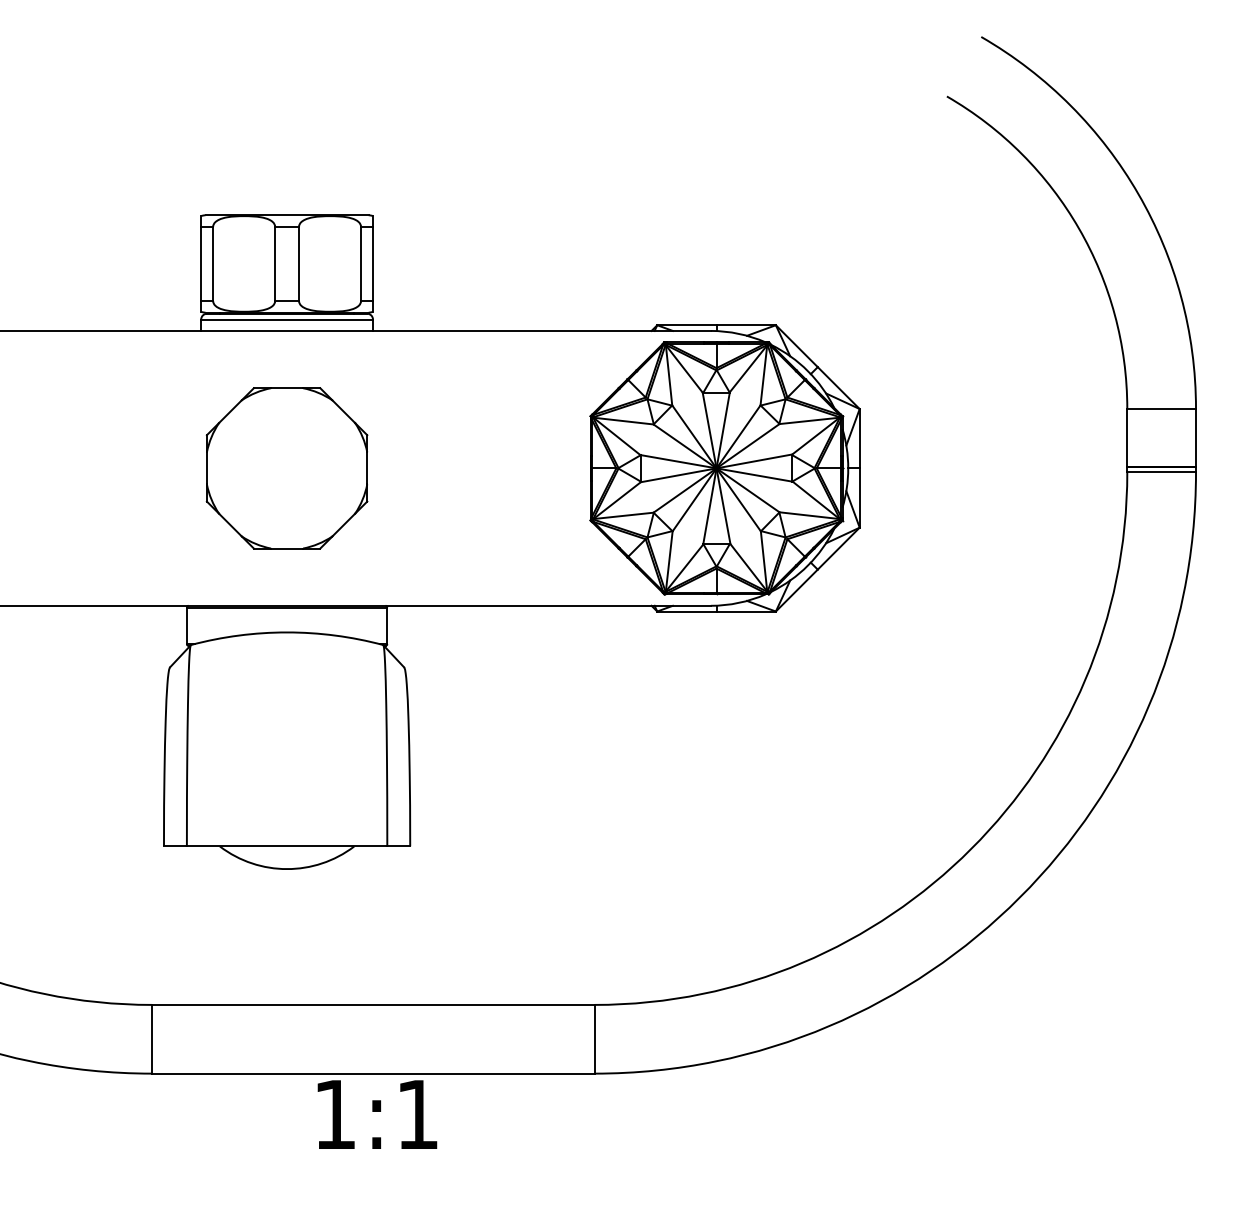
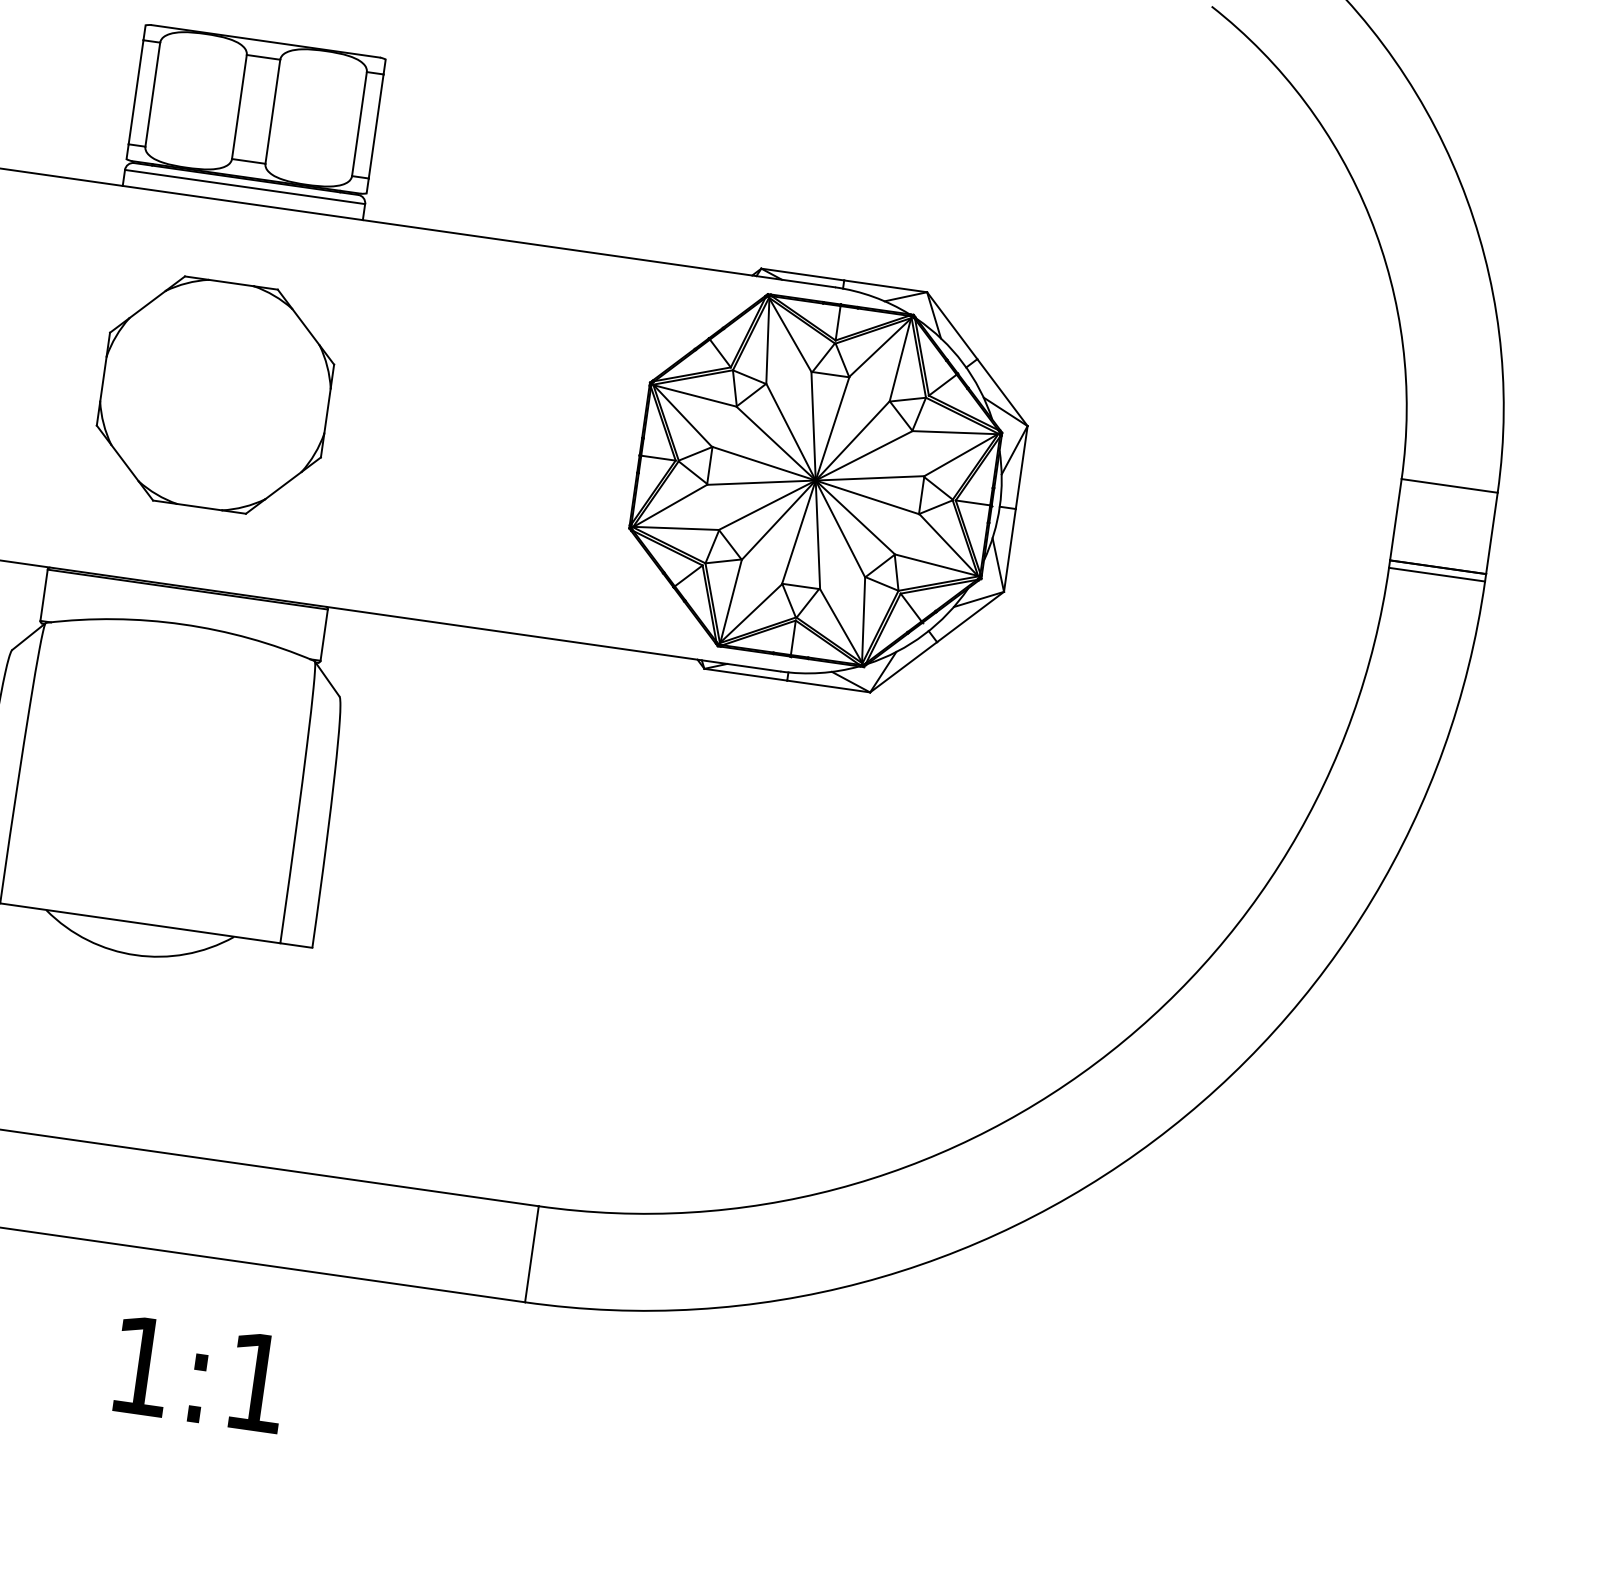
text: (377, 1114) -> (200, 1374), moved

